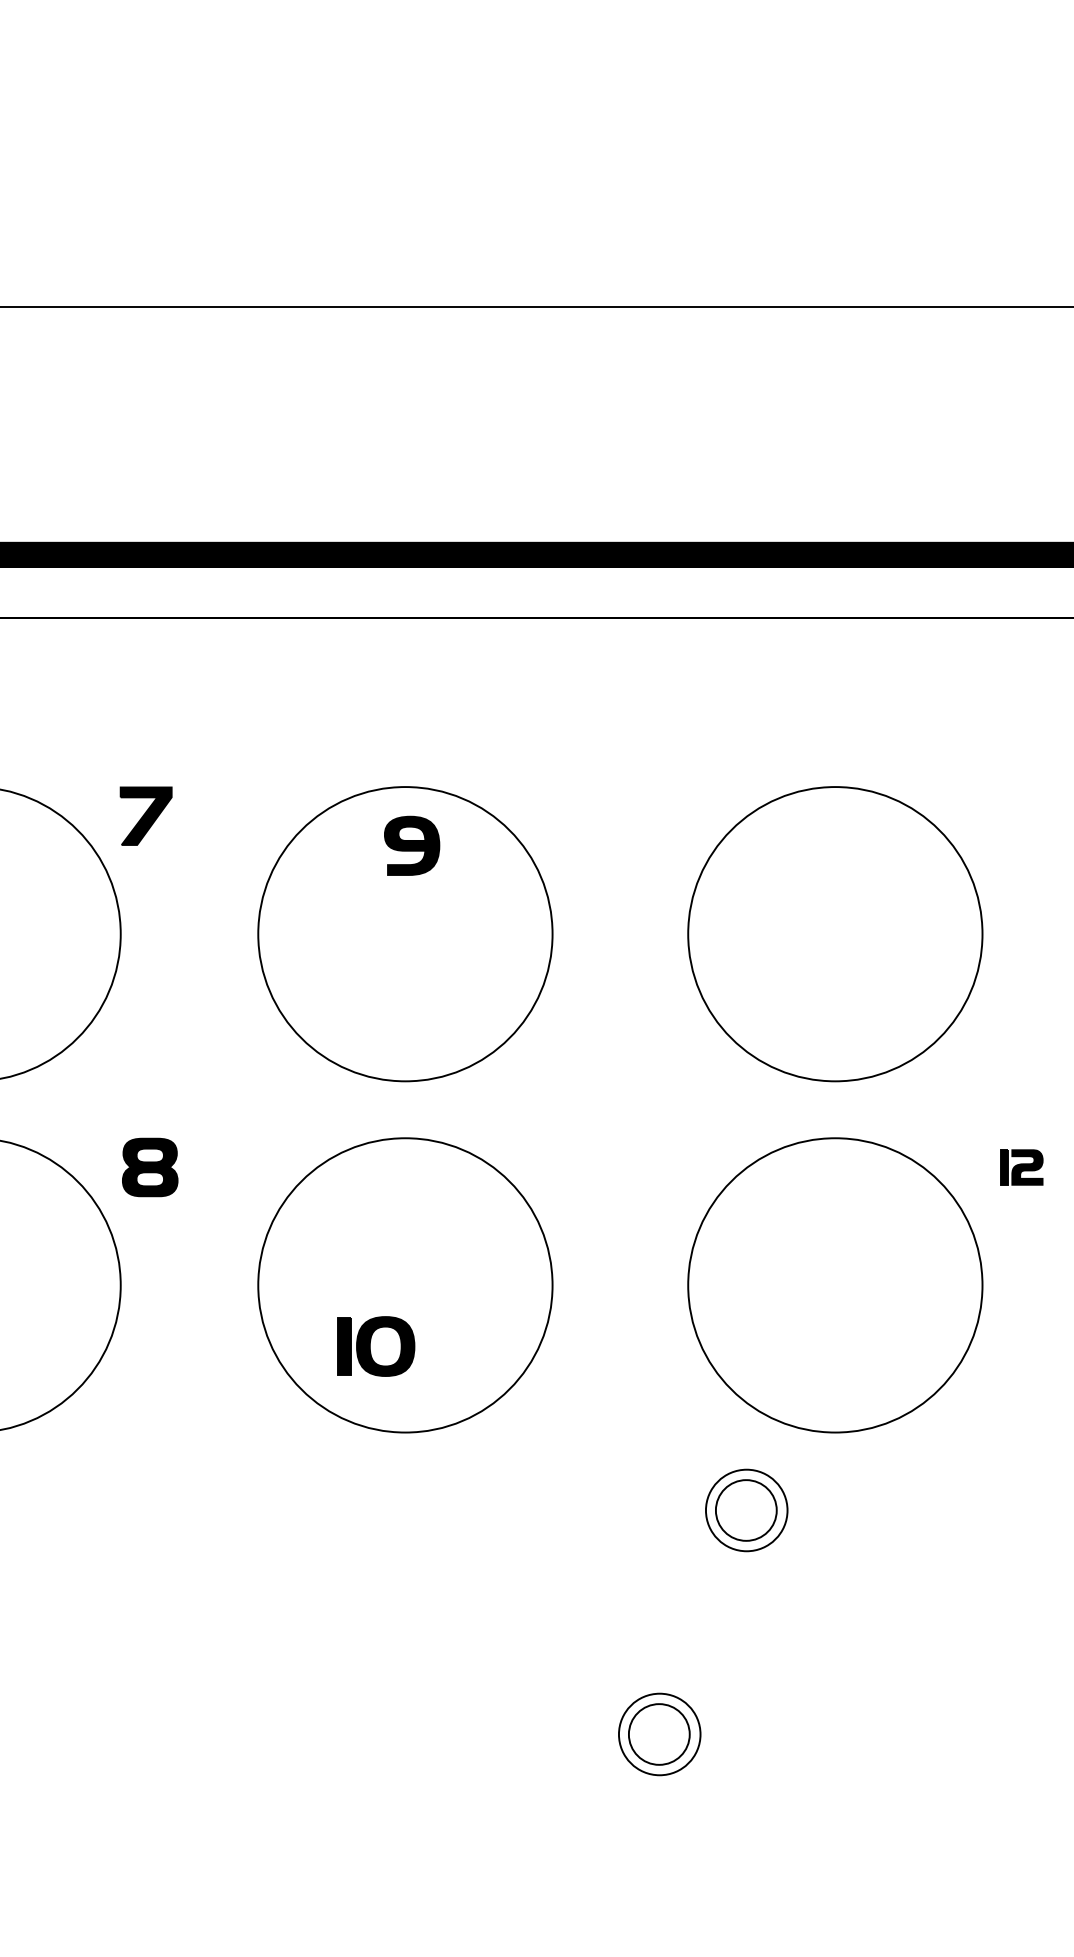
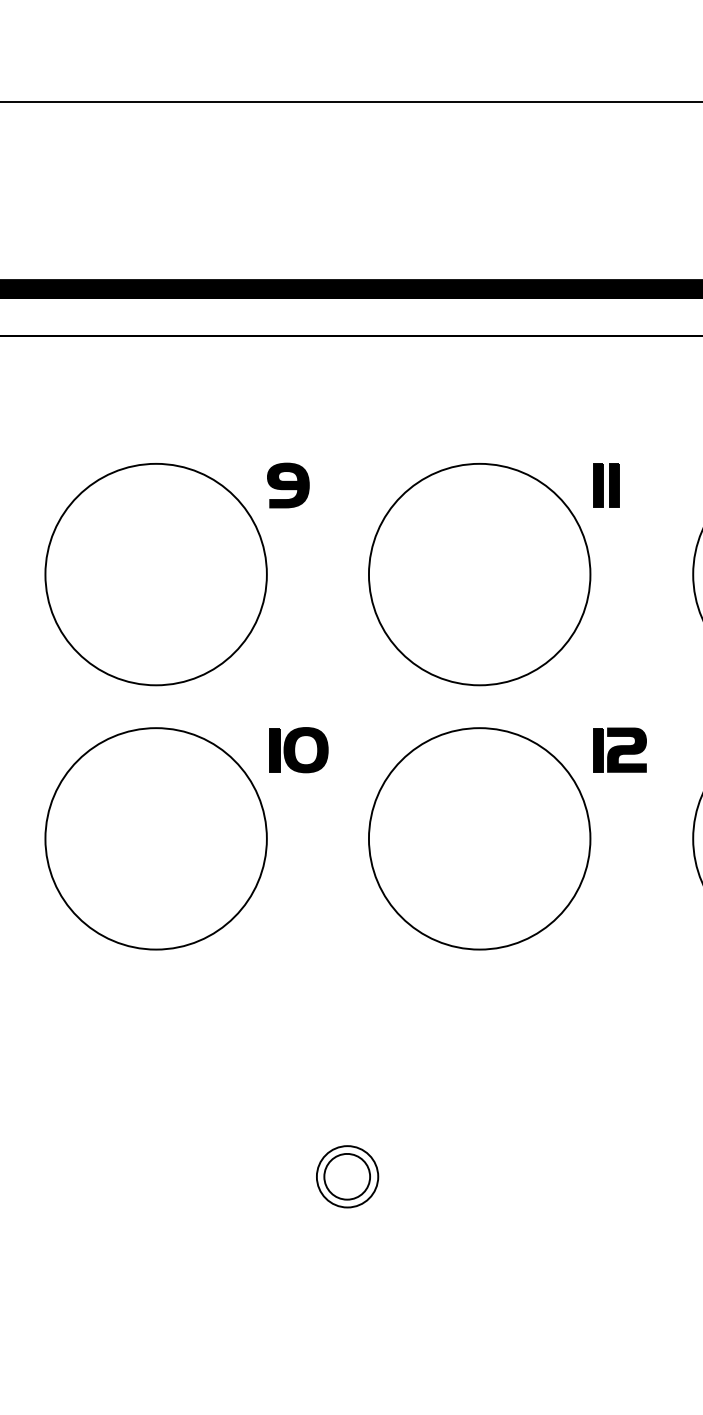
part: (1003, 816) -> (606, 486), added
part: (412, 845) -> (288, 485), moved
part: (1021, 1167) -> (619, 750), size x1.67
part: (376, 1346) -> (299, 750), moved
part: (746, 1510) -> (412, 1008), removed

